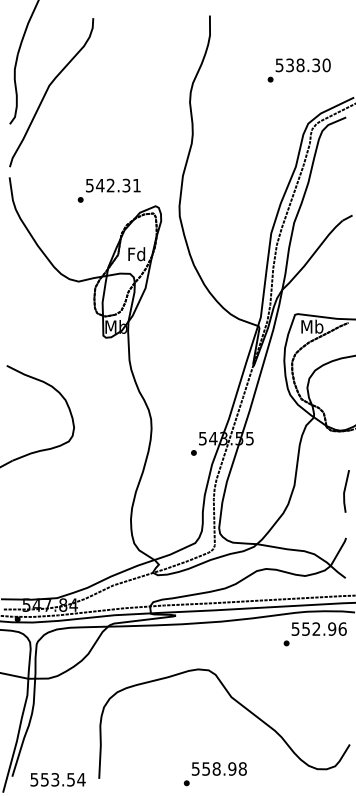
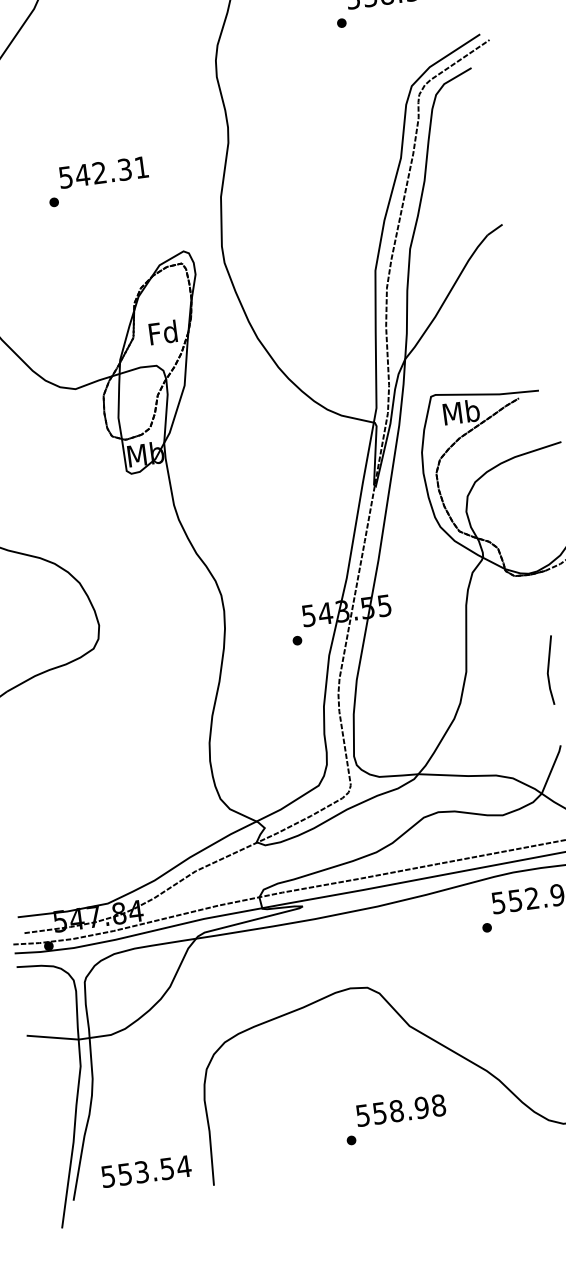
text: (108, 190) -> (96, 181), moved
text: (214, 774) -> (394, 1120), moved
text: (57, 779) -> (145, 1171), moved

